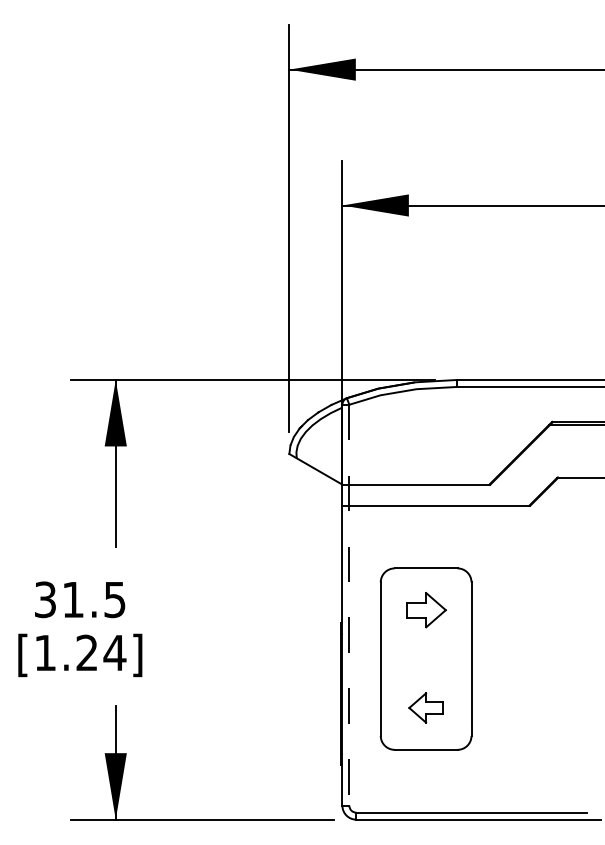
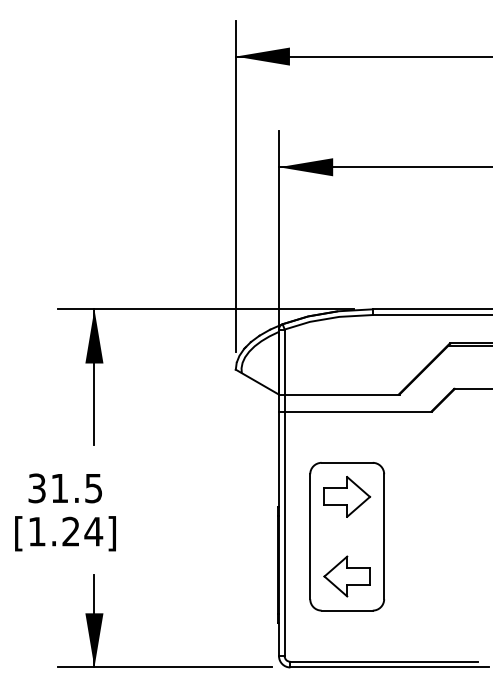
line: (349, 605) -> (284, 493), dashed -> solid
part: (426, 609) -> (347, 496), size x1.43
part: (425, 707) -> (346, 576), size x1.67

